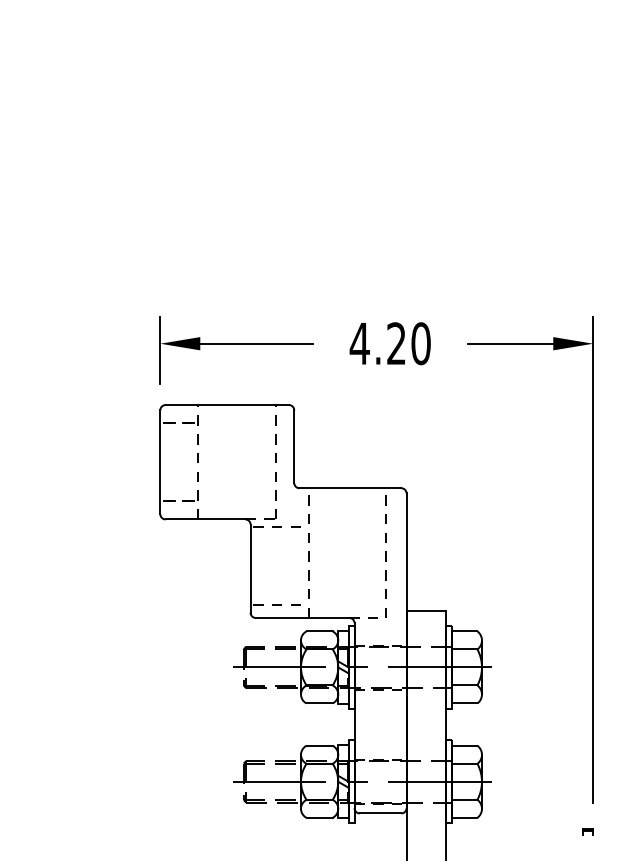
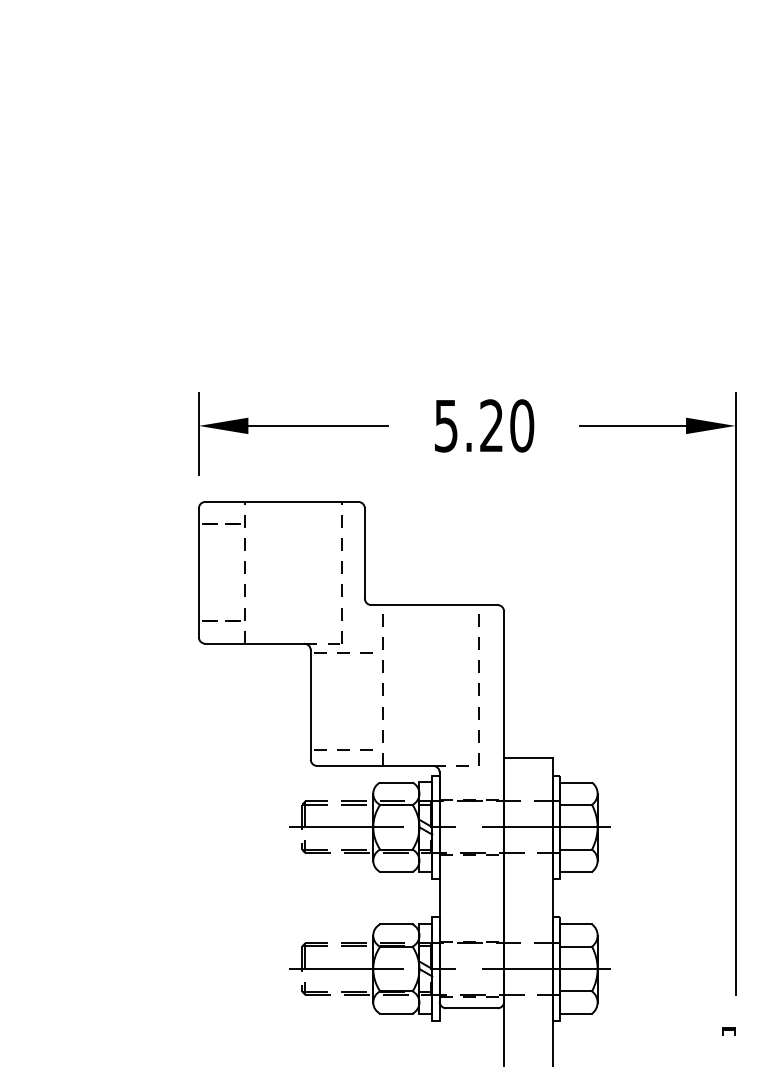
text: (359, 344) -> (445, 426), 4.20 -> 5.20

